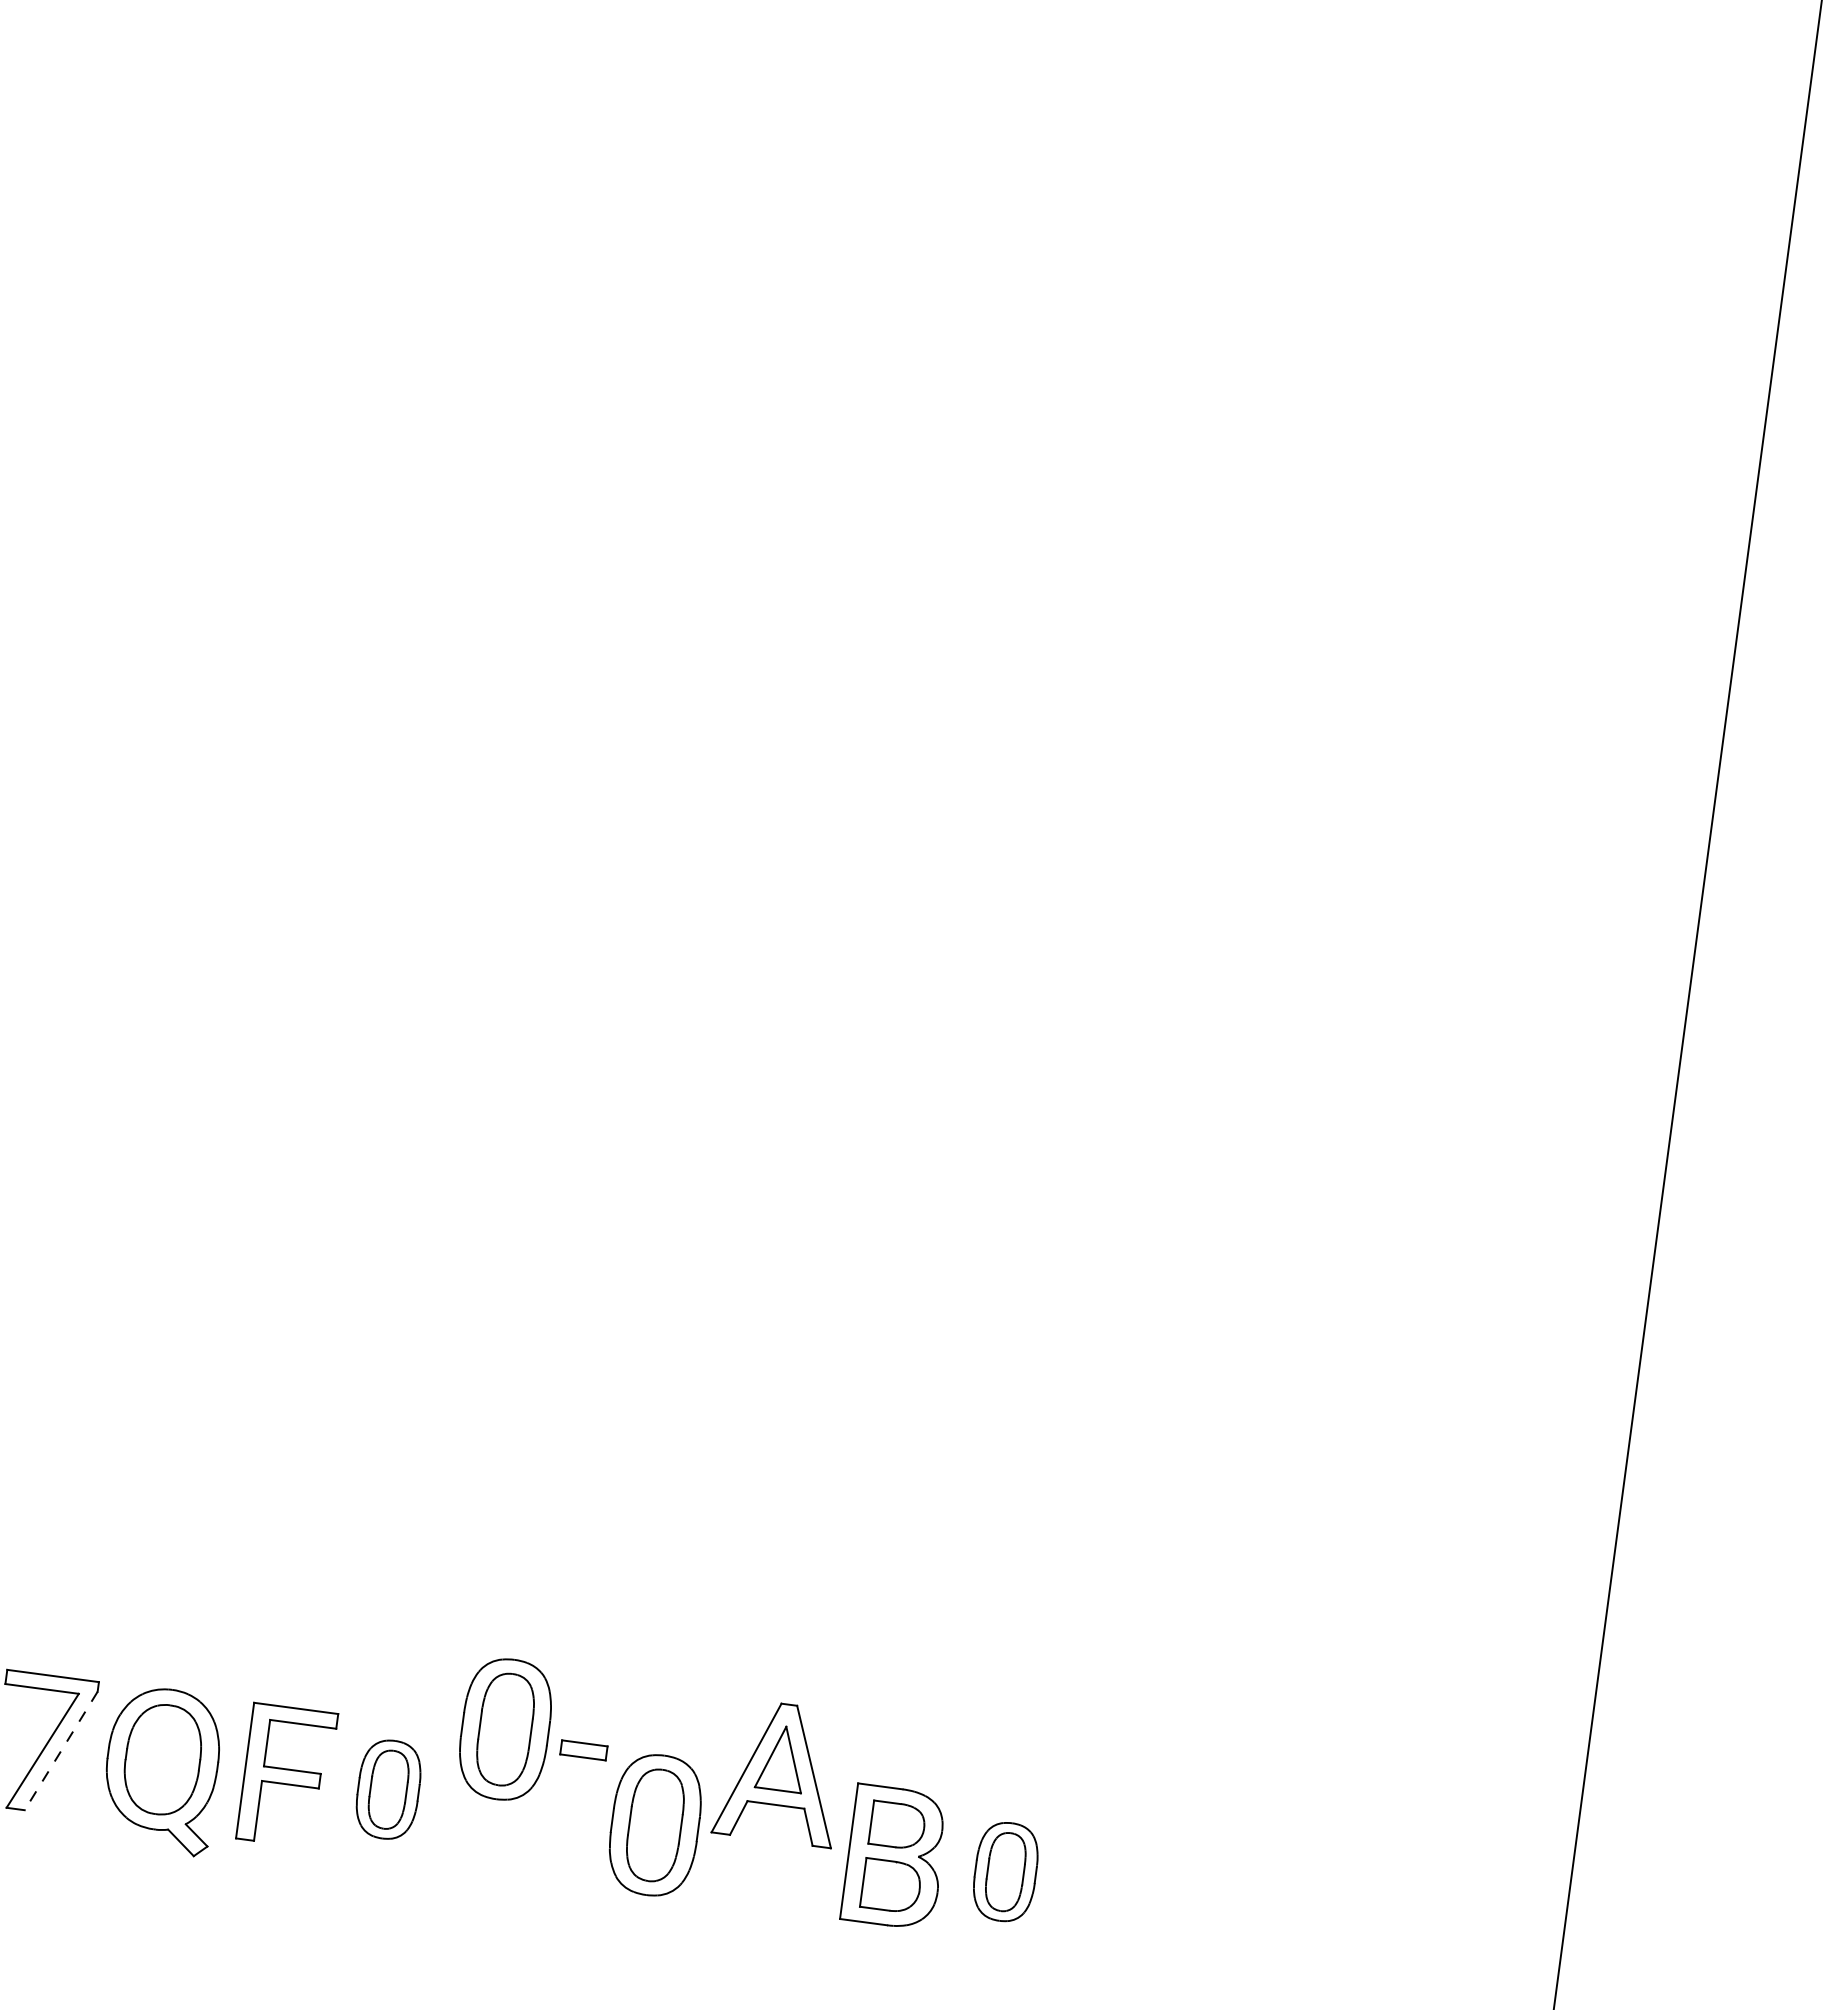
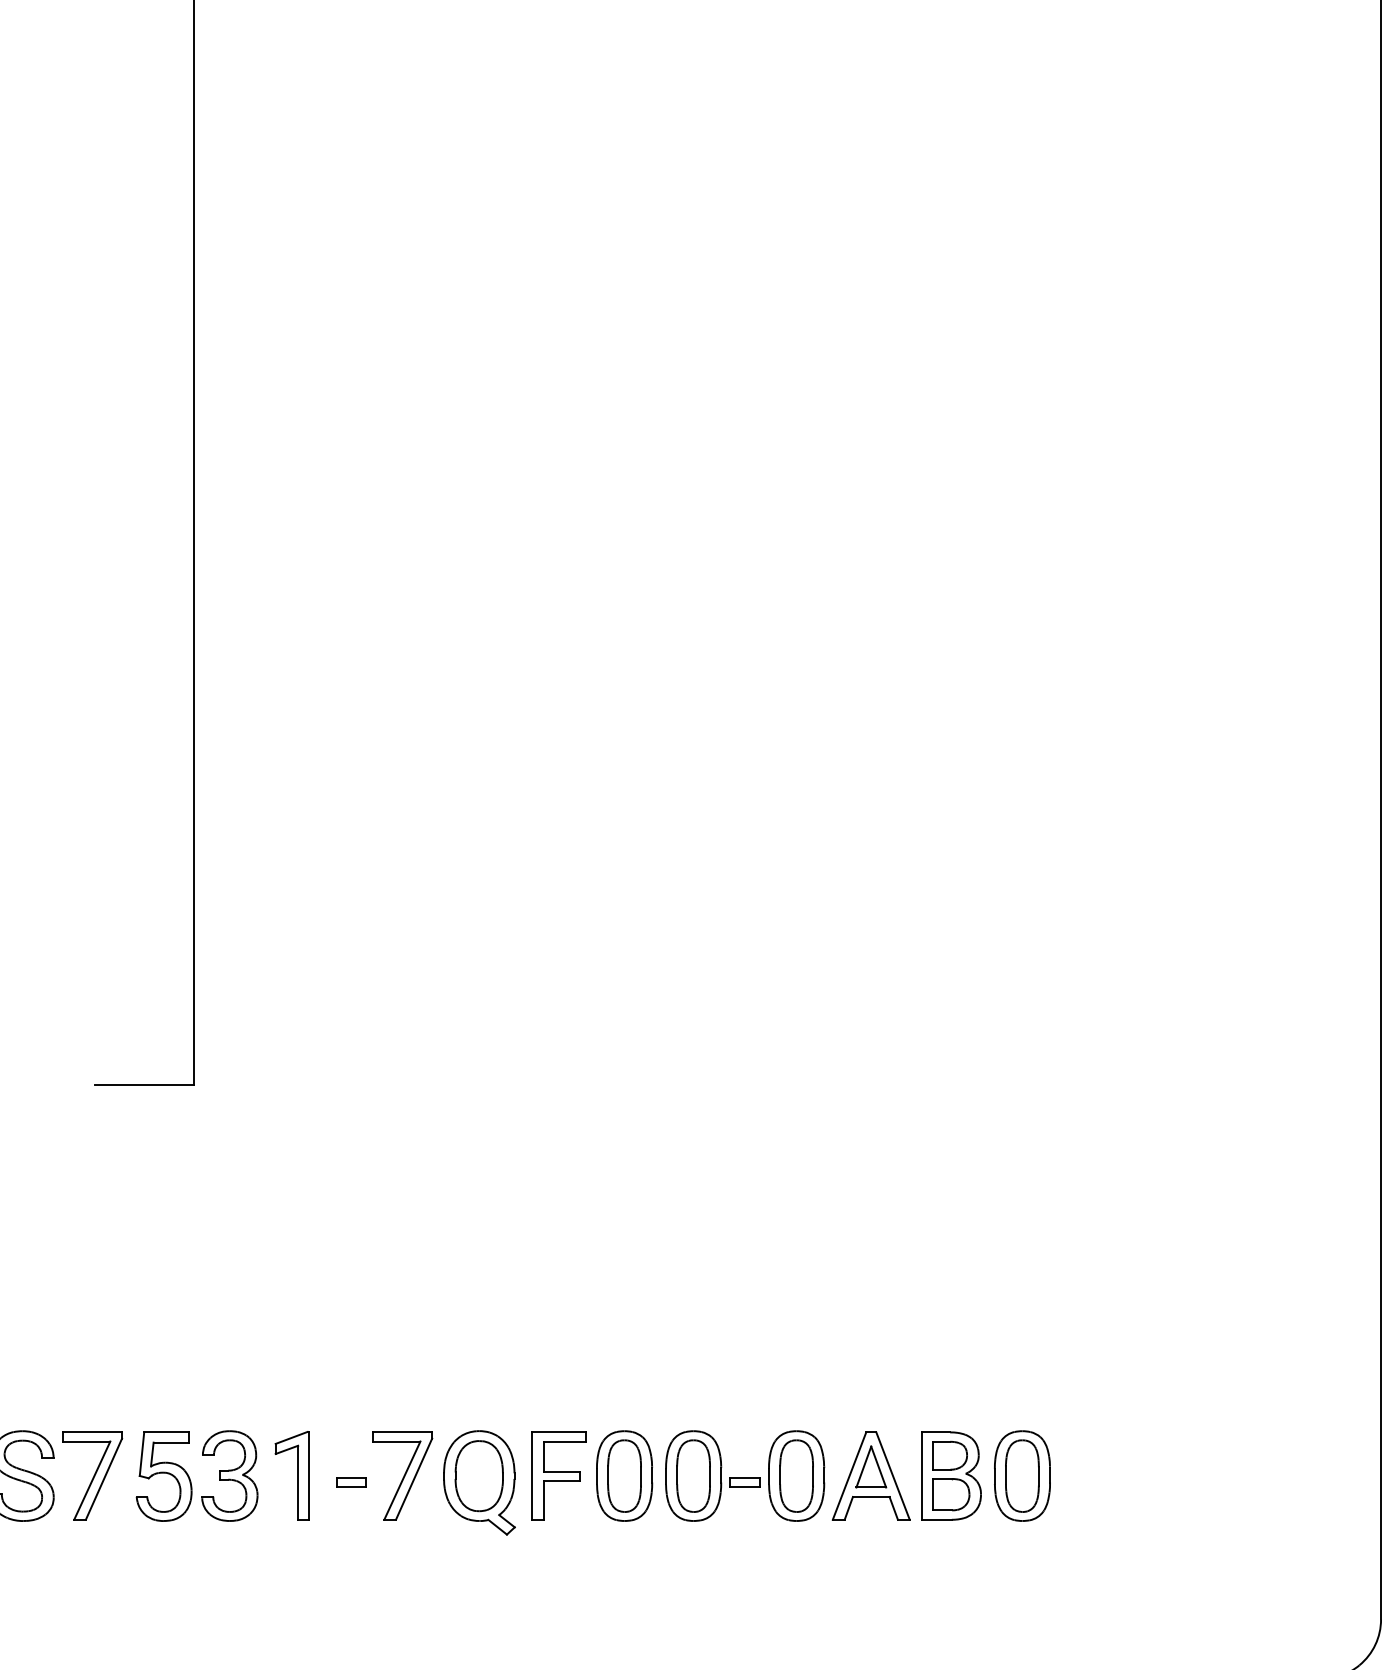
part: (534, 1732) -> (712, 1475), moved
line: (60, 1751) -> (413, 1479), dashed -> solid
part: (779, 1771) -> (870, 1475), moved
part: (388, 1788) -> (624, 1475), size x1.43
part: (1005, 1871) -> (1022, 1475), size x1.43

